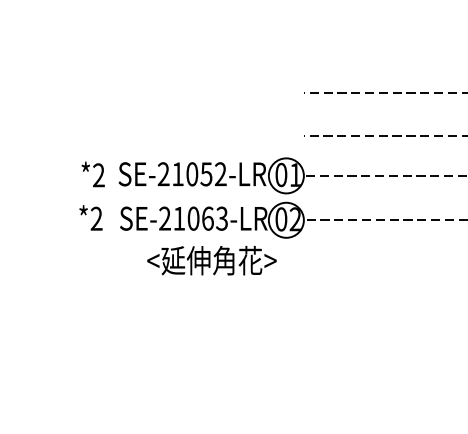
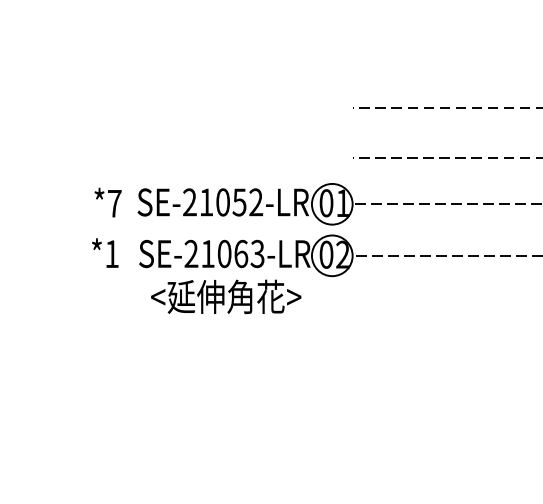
text: (98, 175) -> (114, 203), *2 -> *7
text: (96, 218) -> (111, 253), *2 -> *1
text: (211, 260) -> (225, 296), moved

